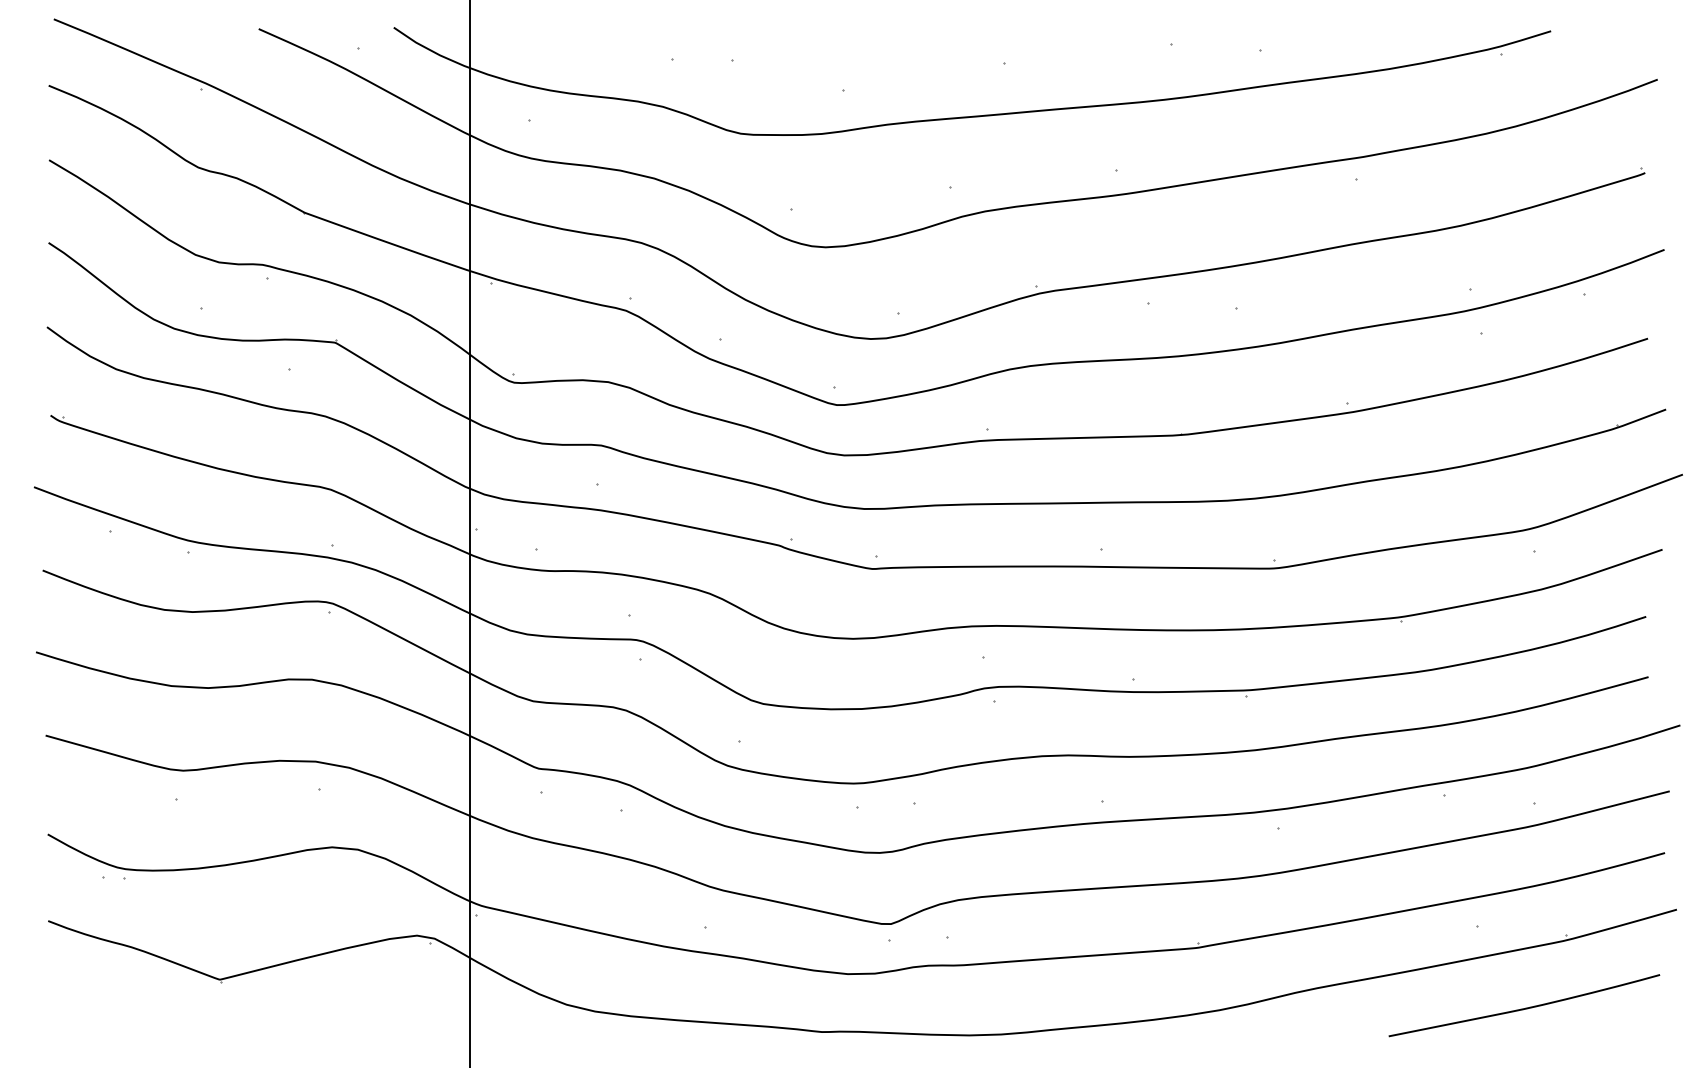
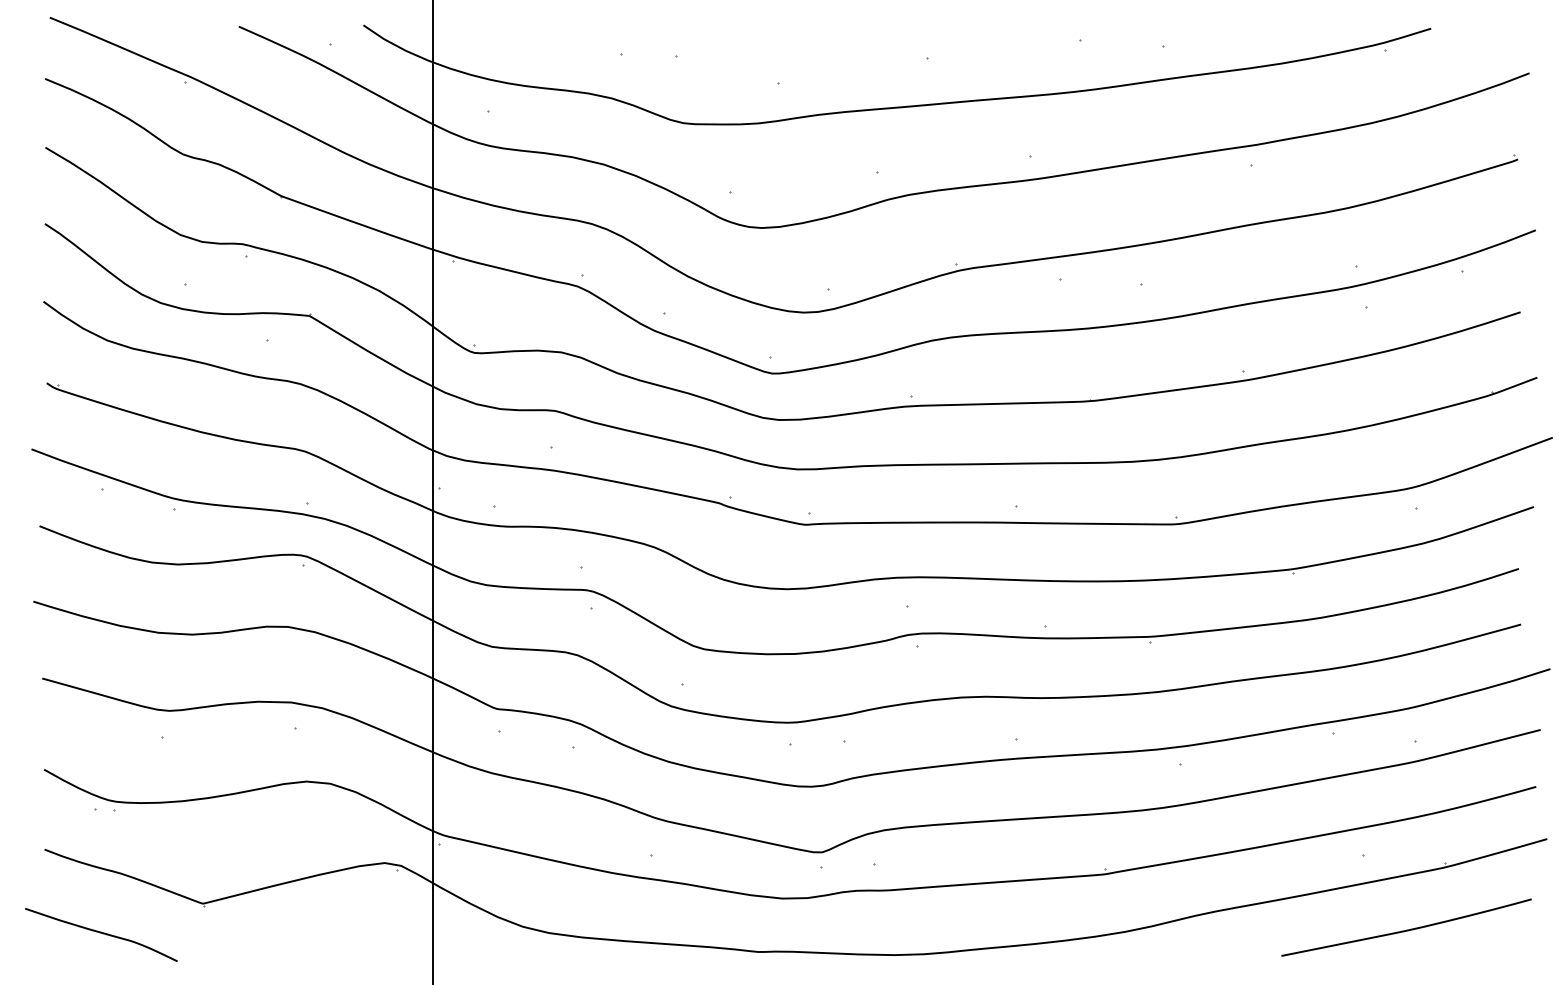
curve: (109, 1011) -> (101, 933), added

